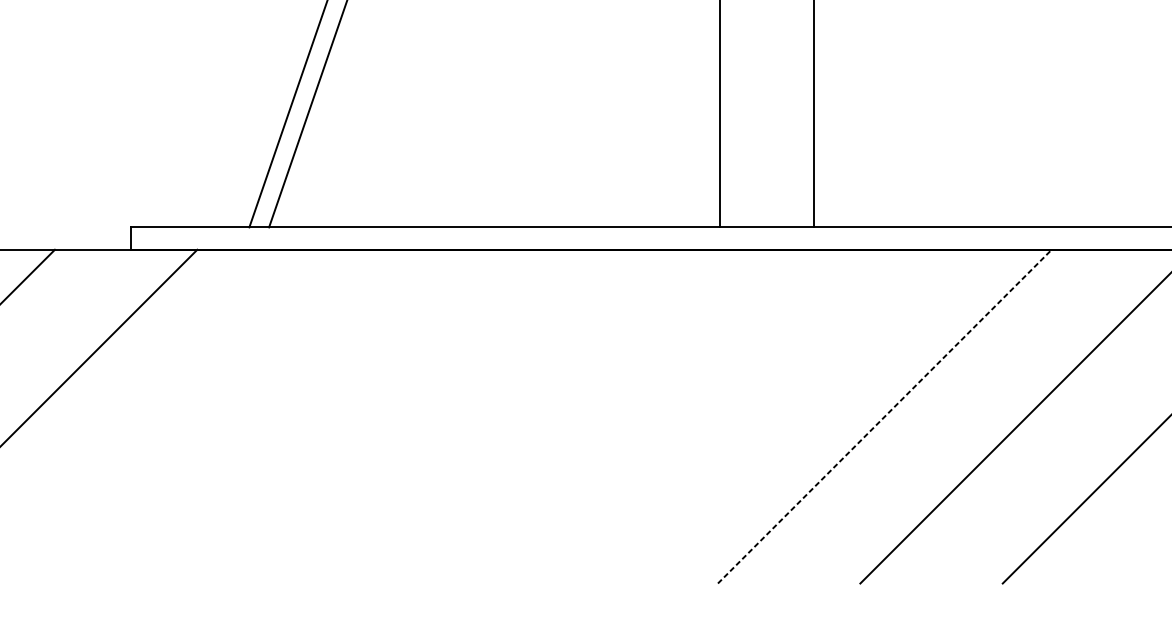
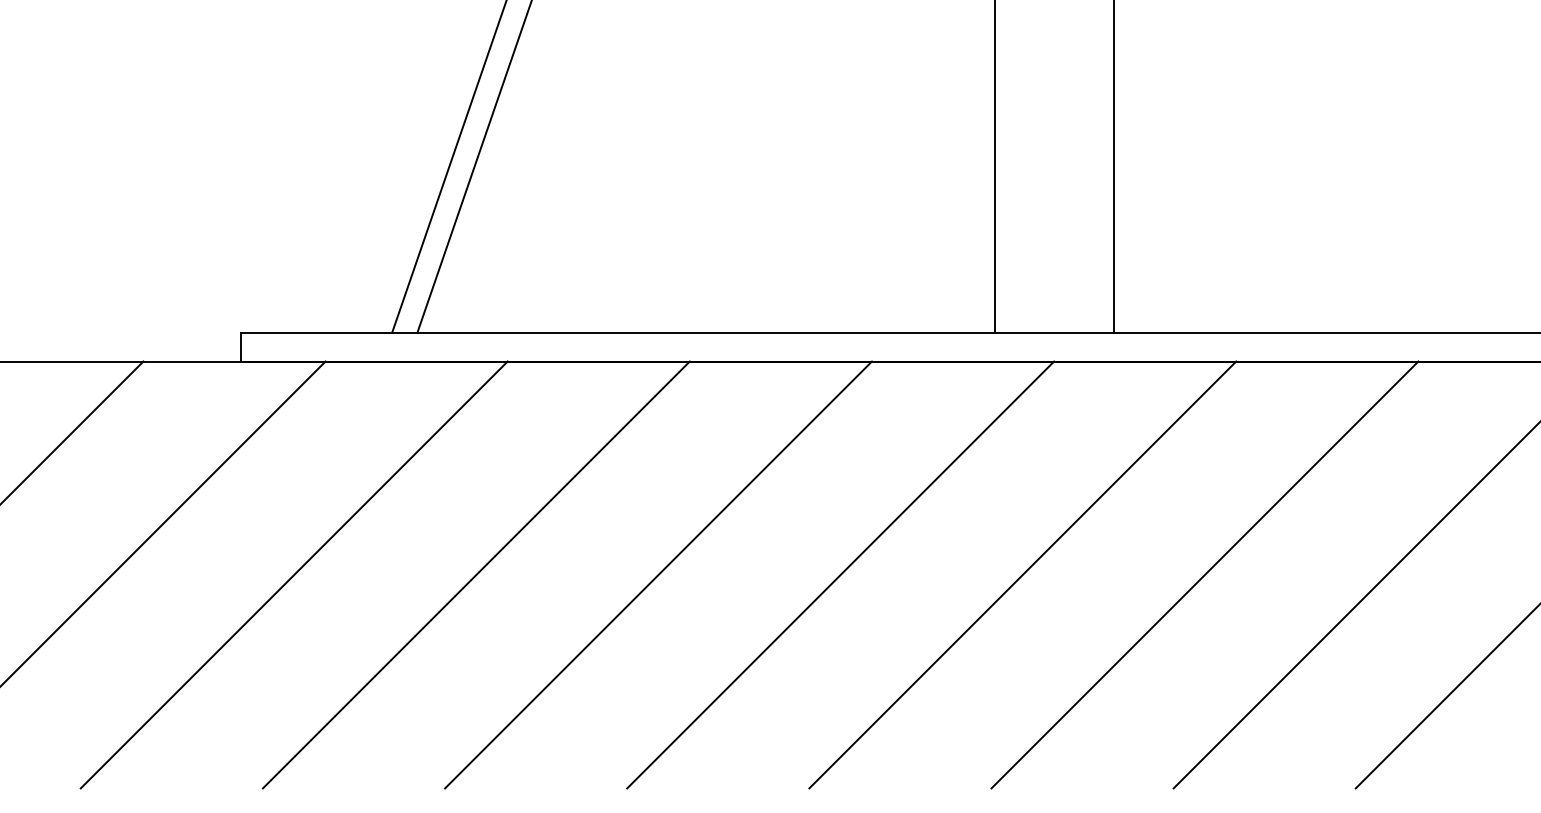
line: (172, 416) -> (293, 574), added
line: (314, 416) -> (475, 574), added
line: (457, 416) -> (658, 574), added
line: (599, 416) -> (840, 574), added
line: (742, 416) -> (1022, 574), added
line: (884, 416) -> (1204, 574), dashed -> solid

